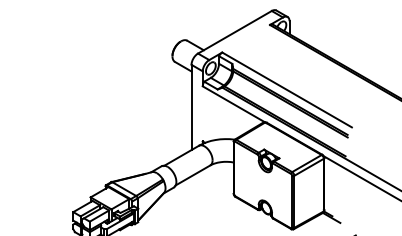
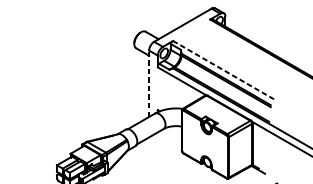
line: (287, 89) -> (223, 69), solid -> dashed
line: (191, 107) -> (149, 83), solid -> dashed

